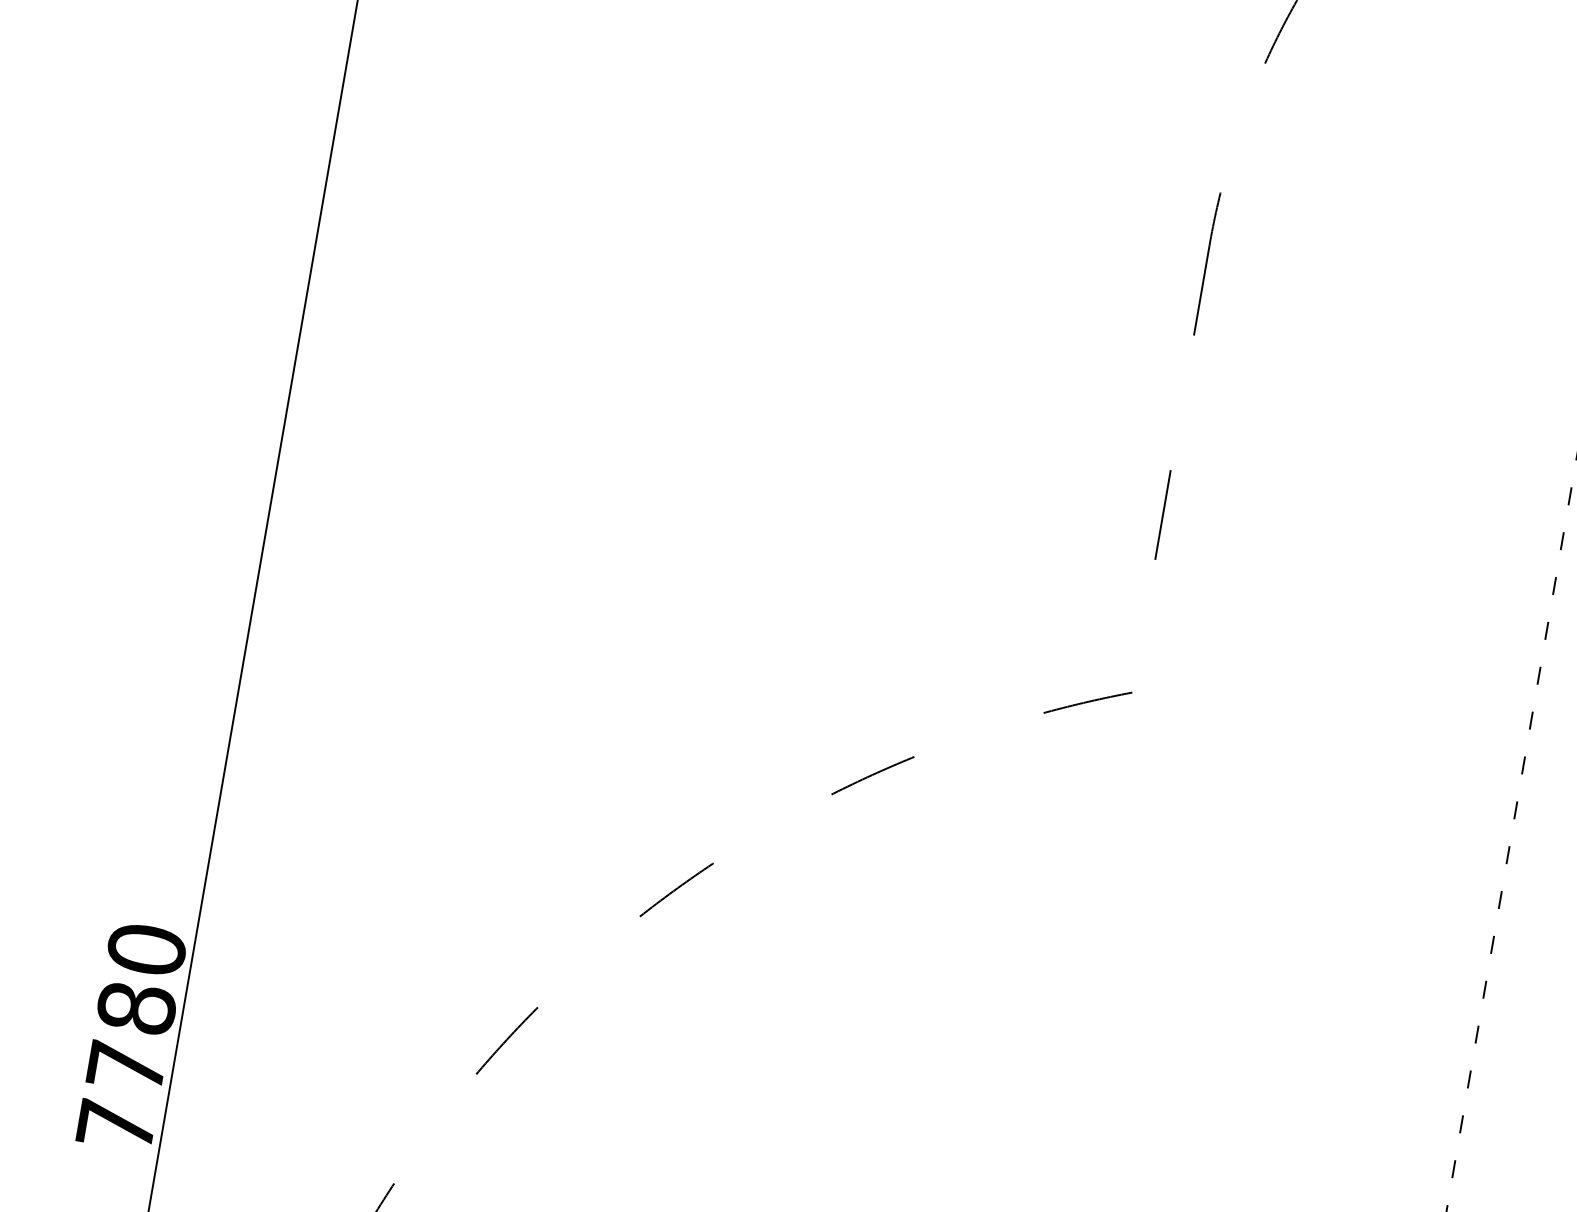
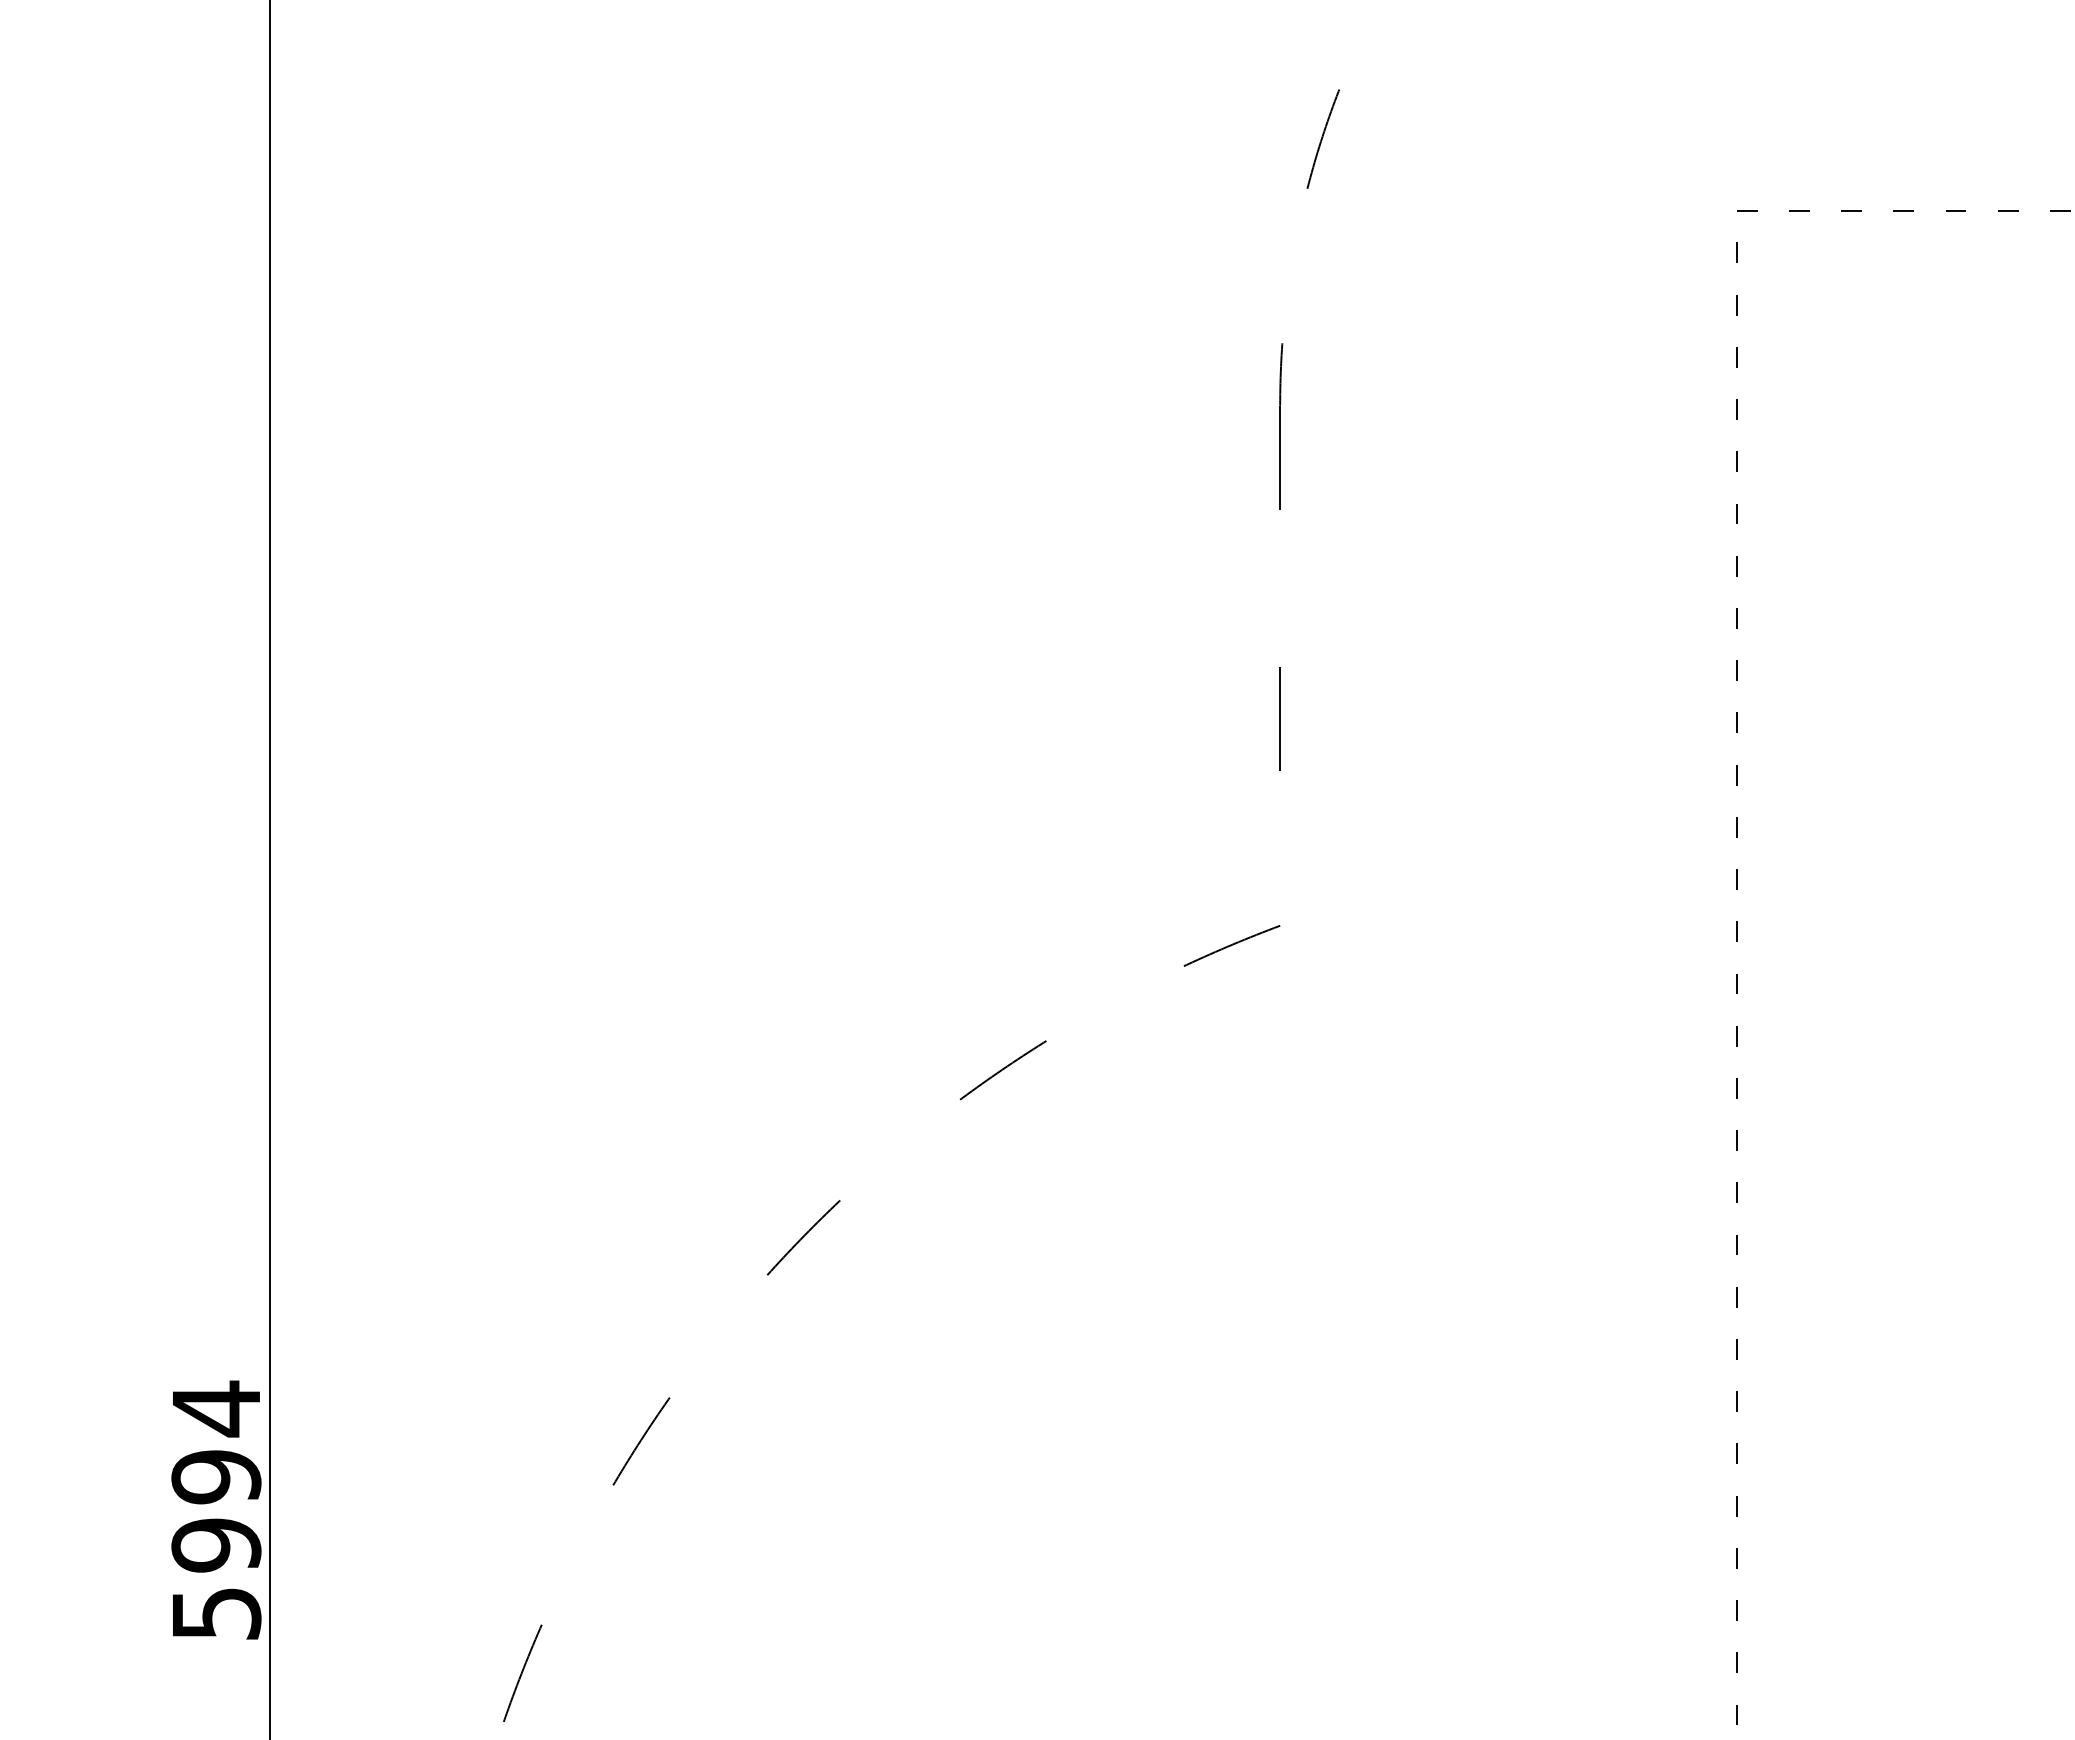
text: (131, 1036) -> (216, 1509), 7780 -> 5994

